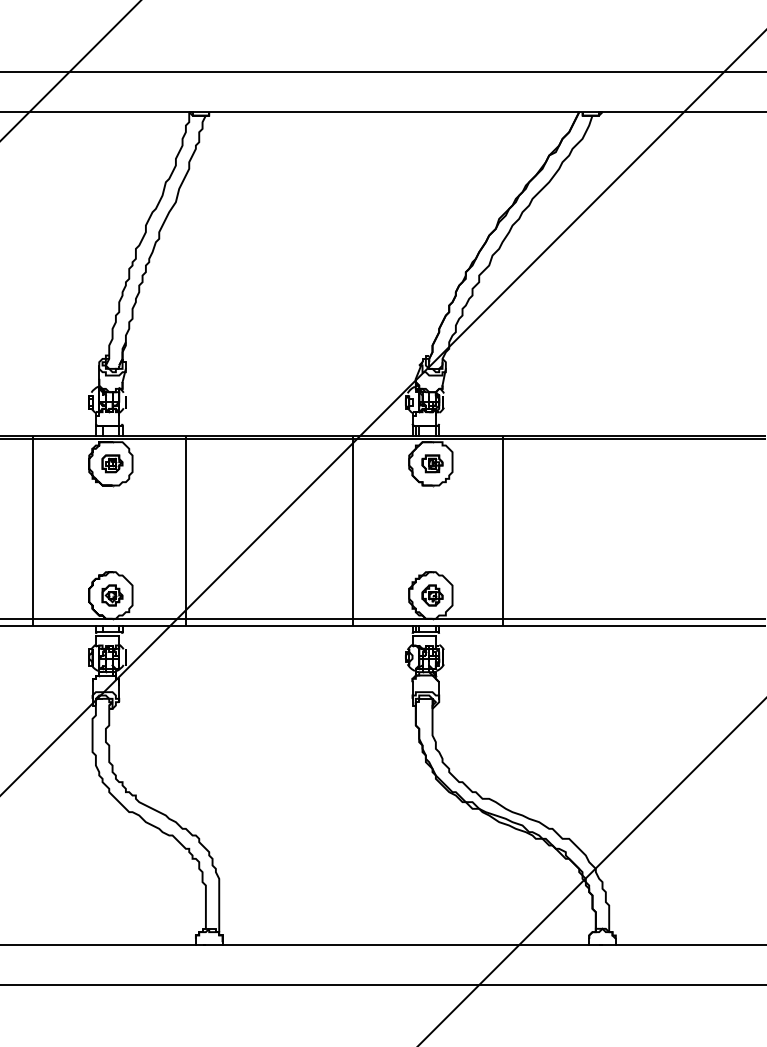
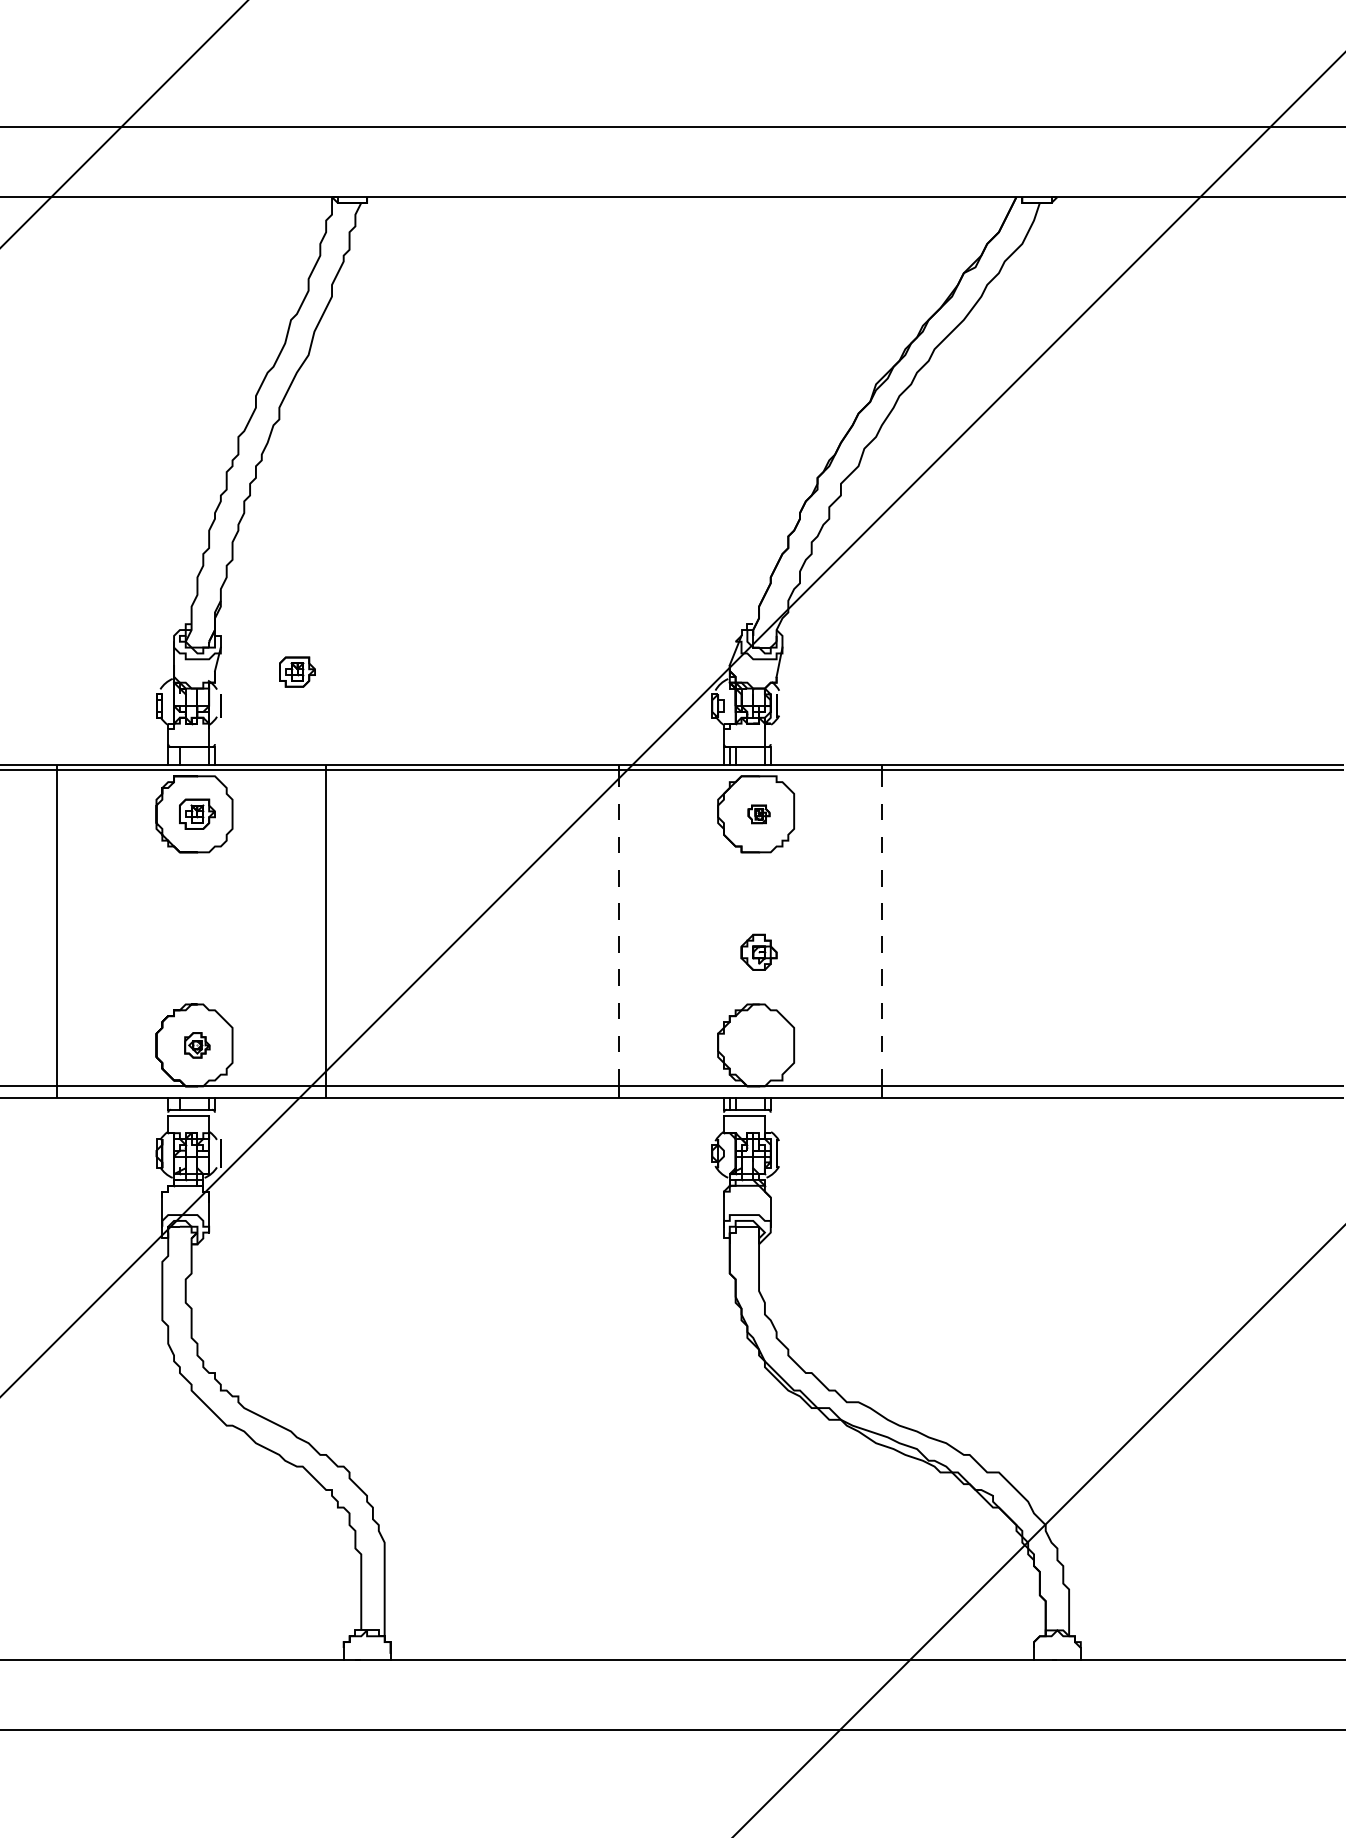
part: (169, 382) -> (297, 671), added
part: (432, 463) -> (759, 813), size x0.6
line: (352, 528) -> (618, 927), solid -> dashed
line: (502, 528) -> (881, 927), solid -> dashed
part: (112, 595) -> (197, 1045), size x0.7
part: (432, 595) -> (759, 952), moved

